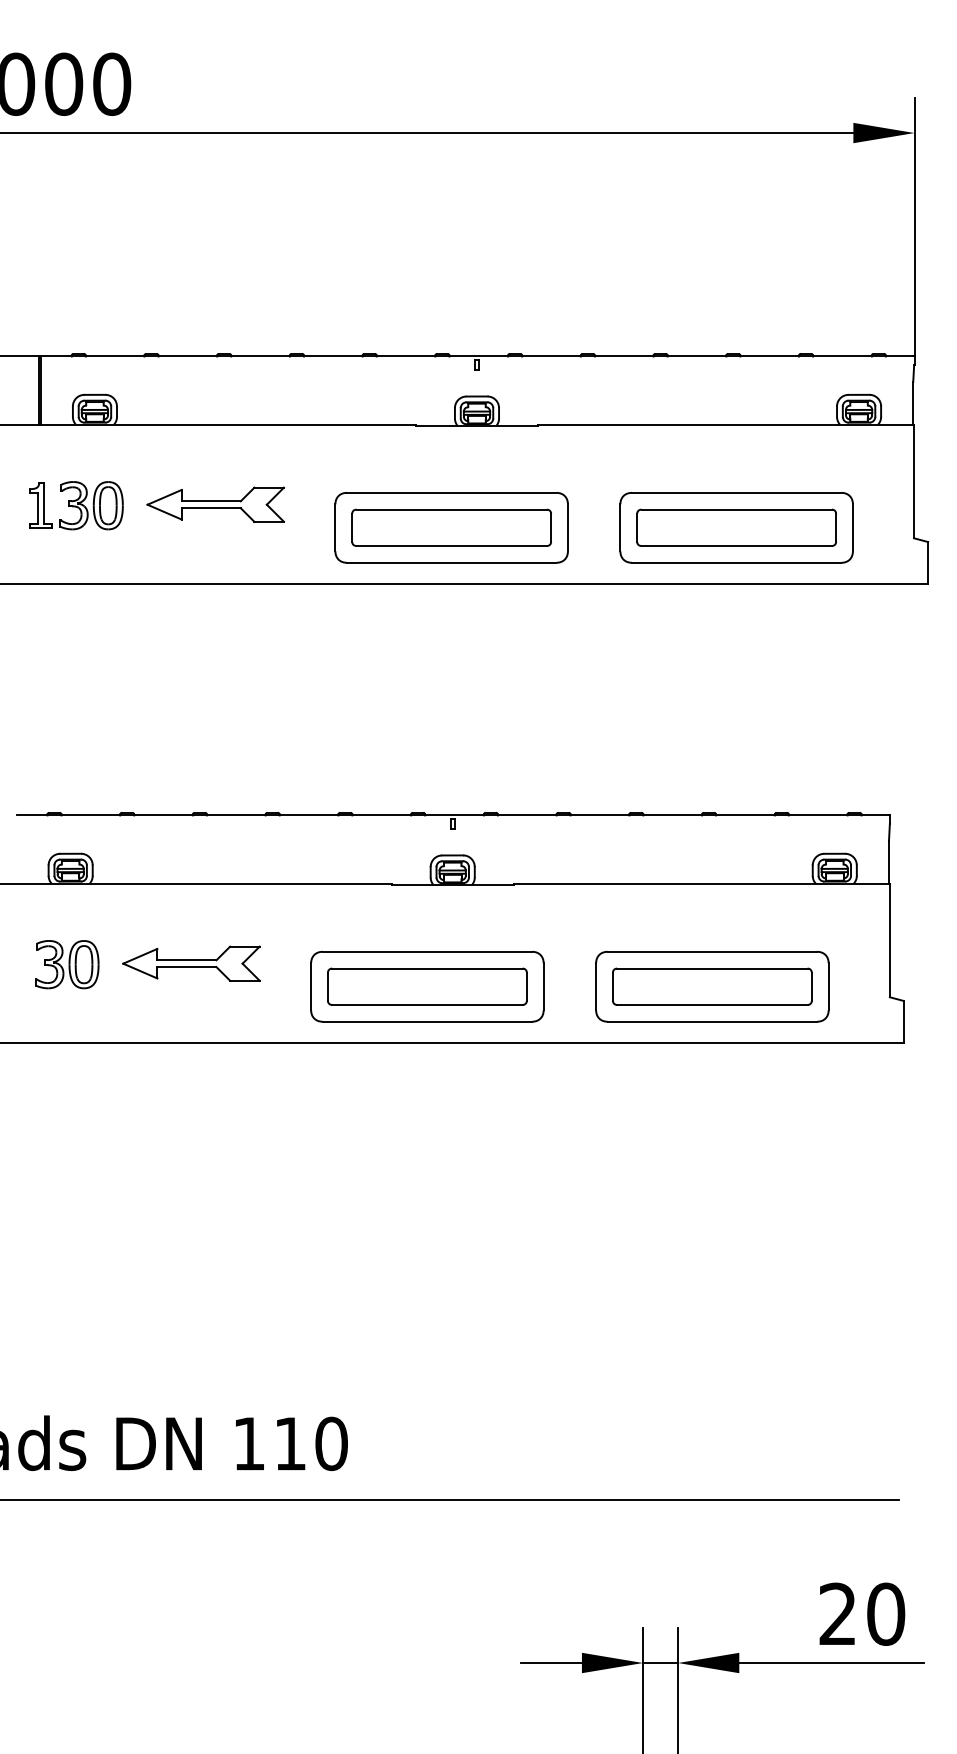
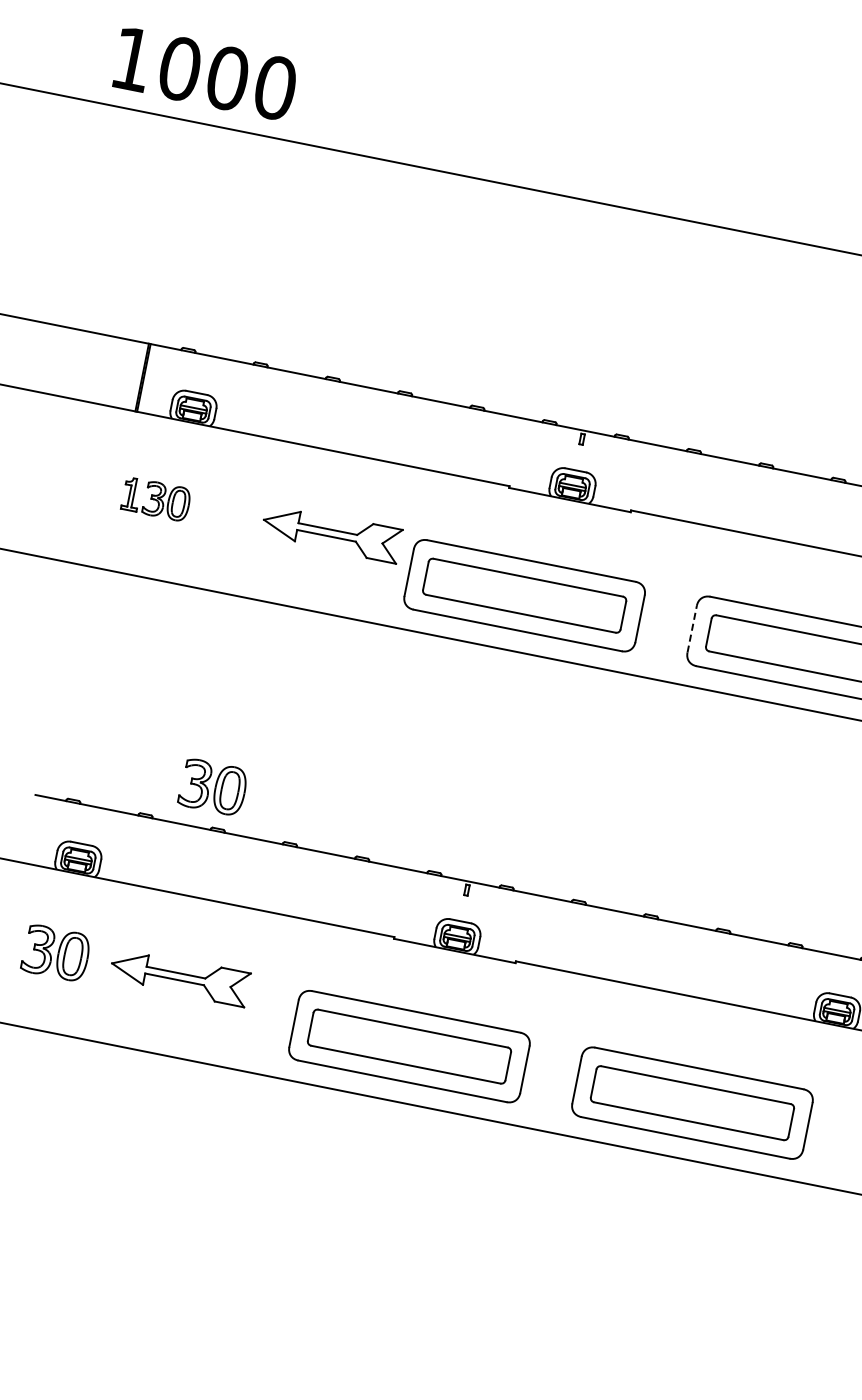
part: (215, 504) -> (331, 533), moved
part: (76, 505) -> (156, 499), size x0.7
line: (620, 527) -> (692, 628), solid -> dashed
part: (187, 773) -> (213, 787), added

